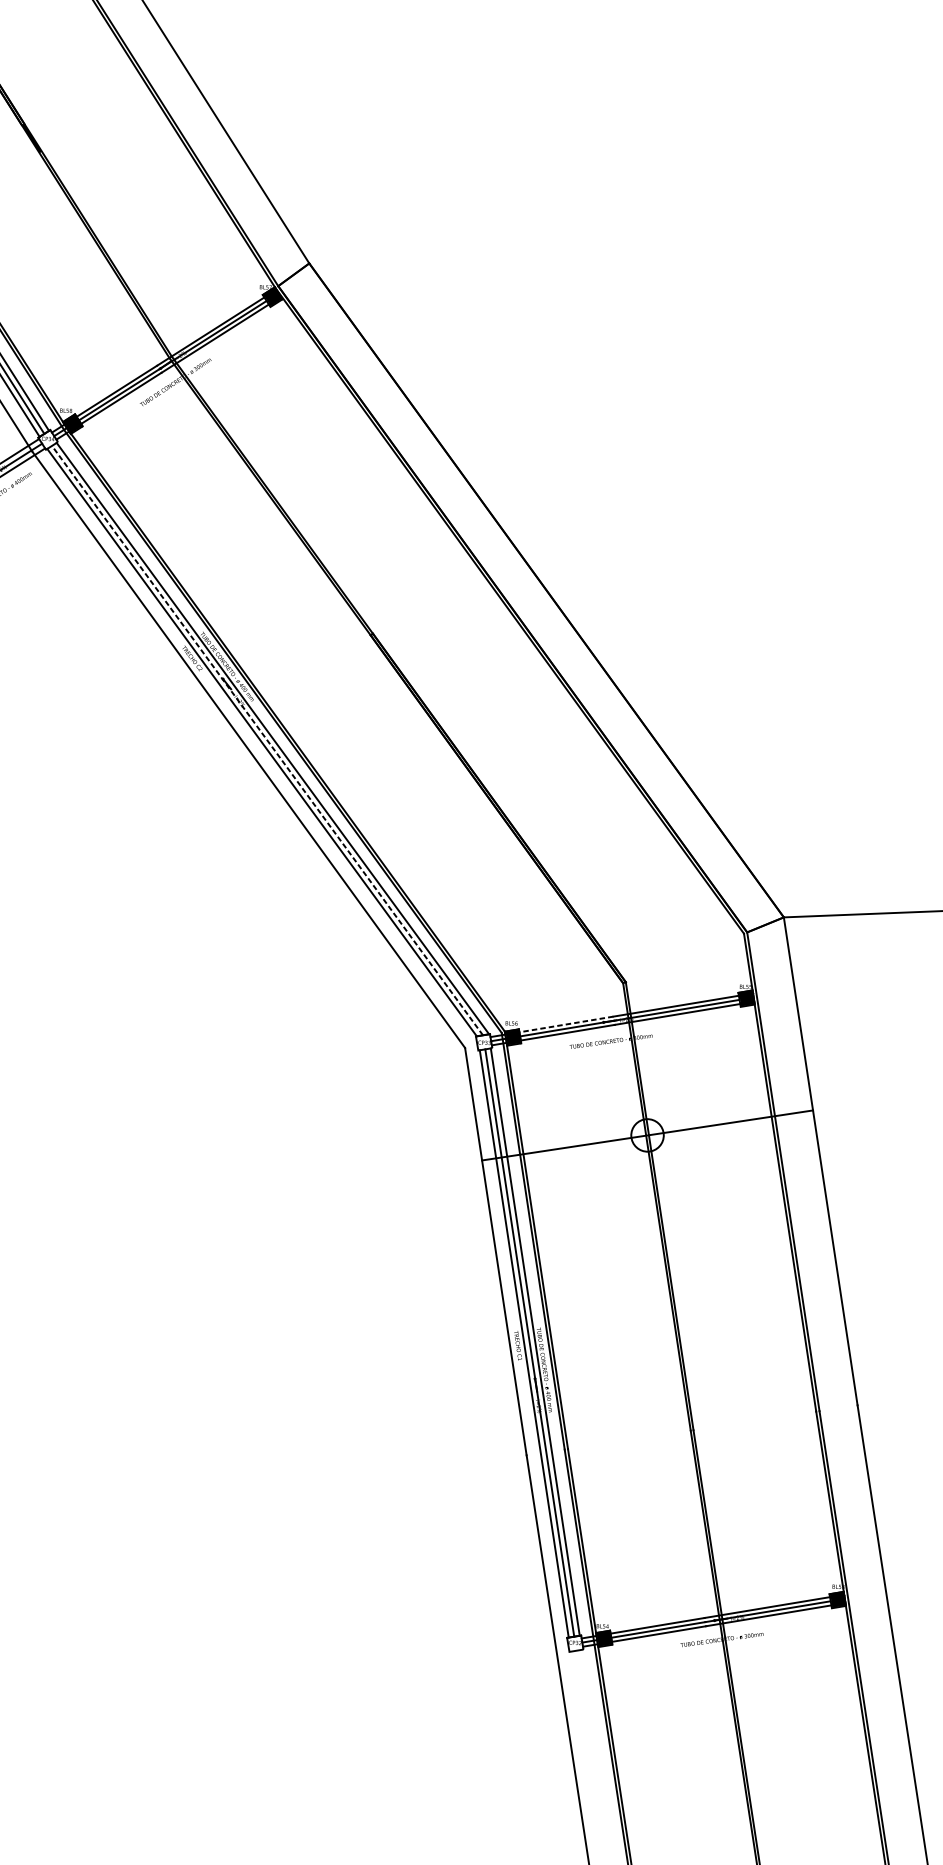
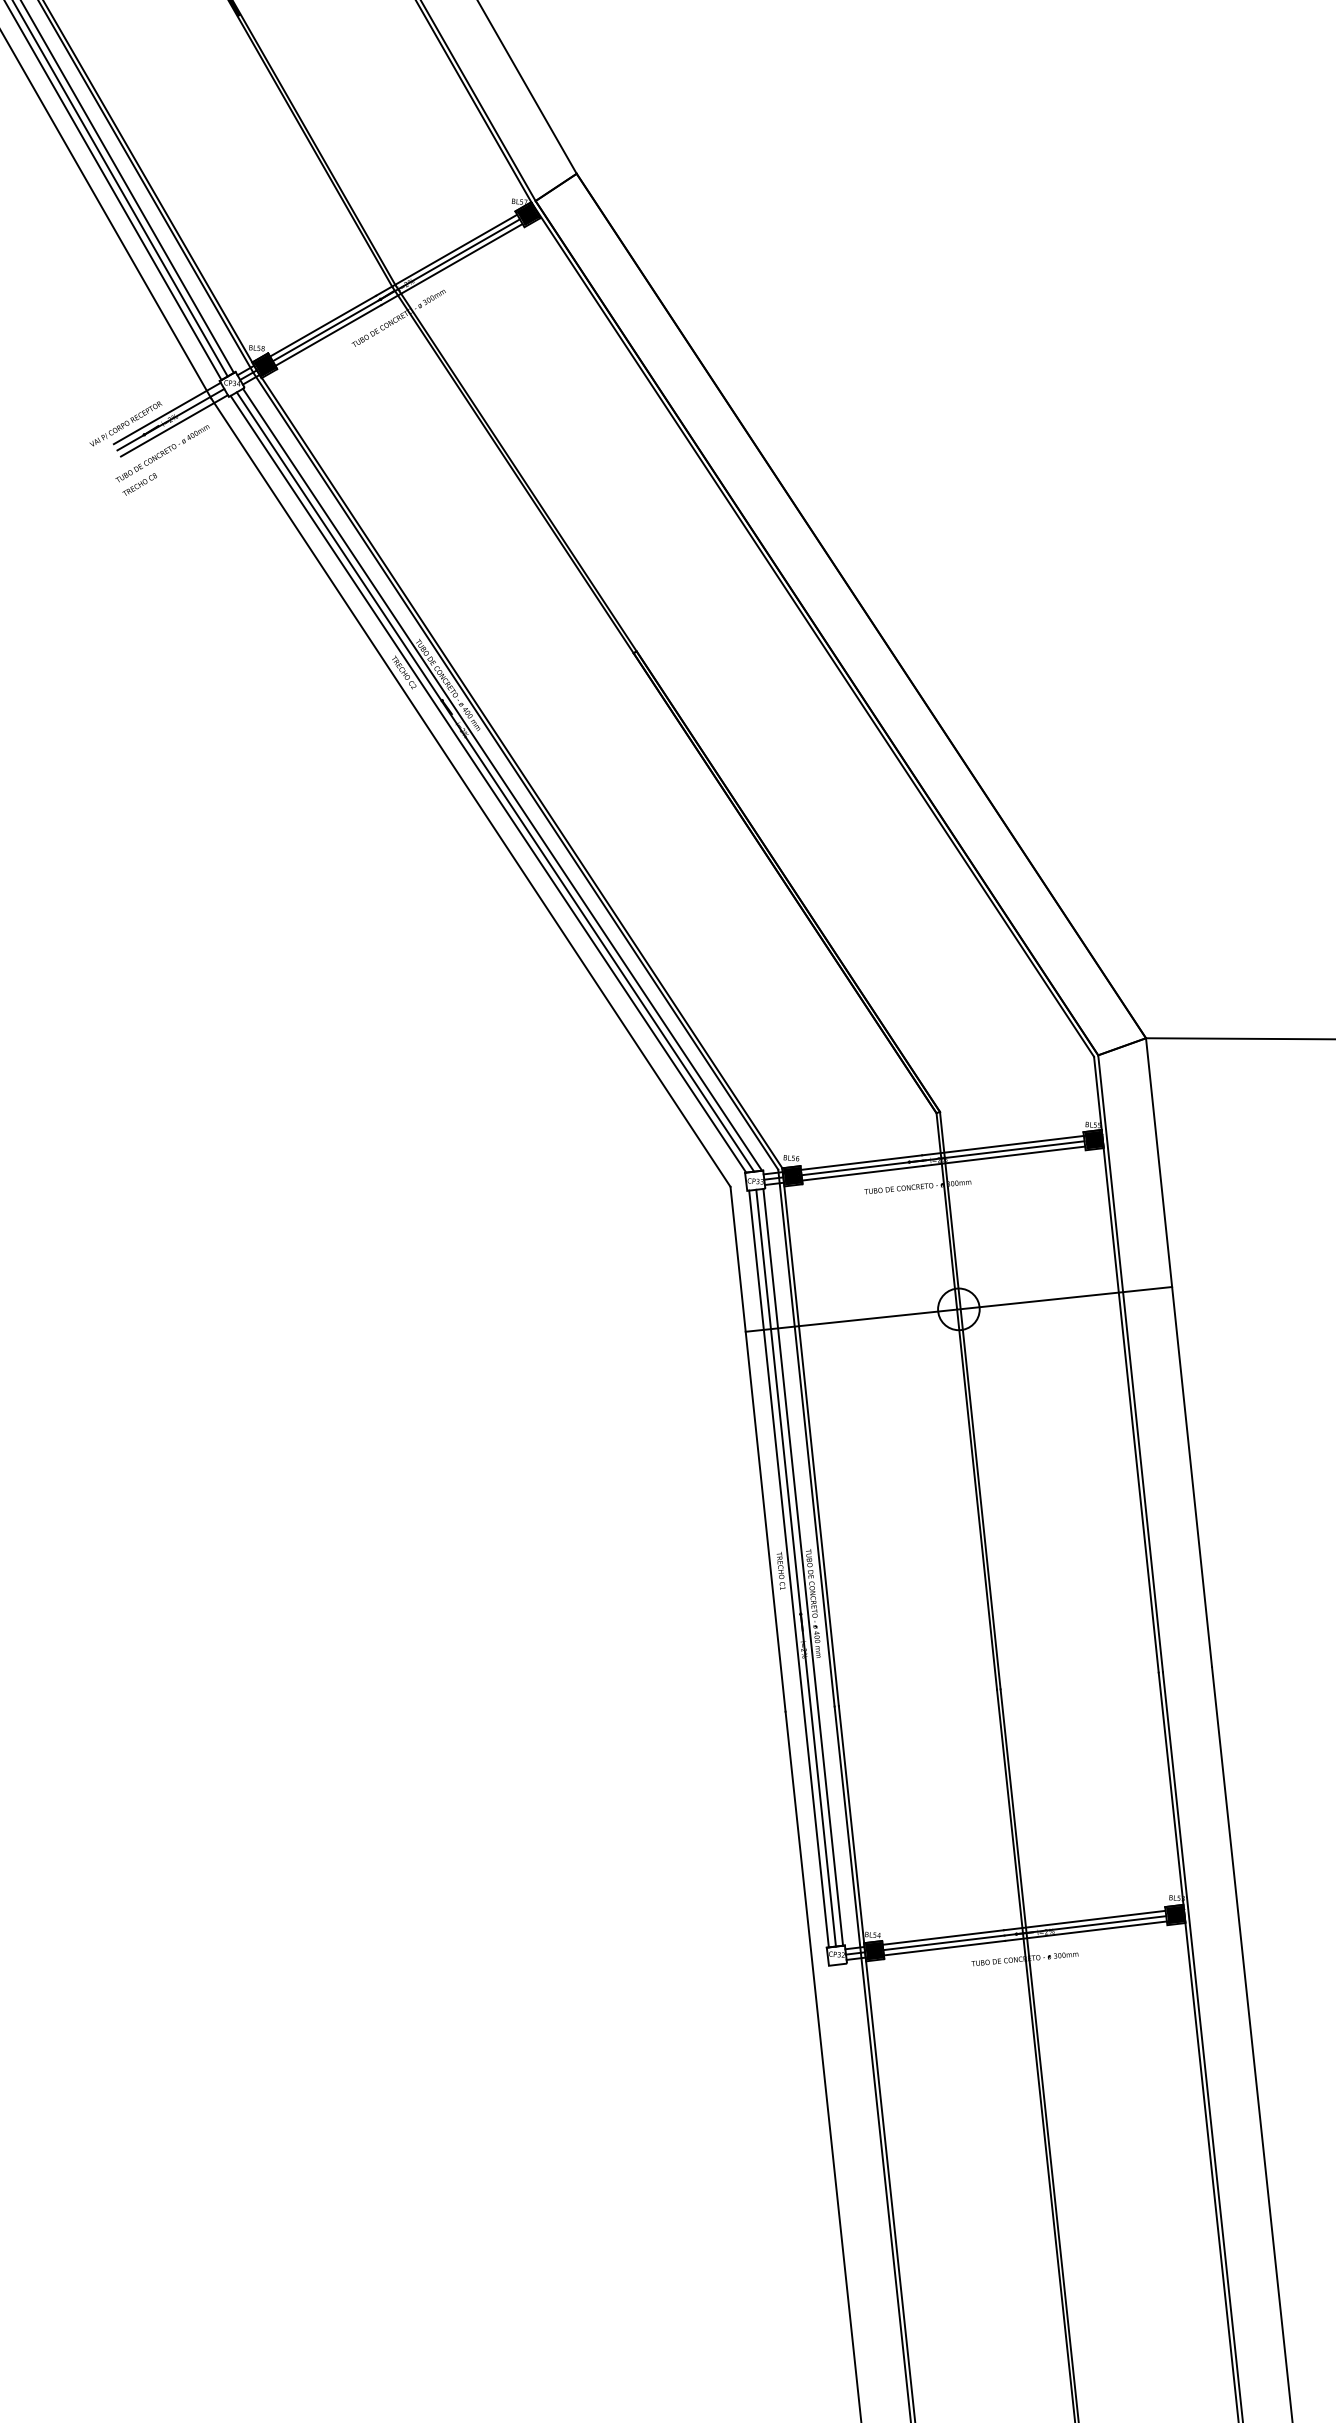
line: (267, 740) -> (495, 782), dashed -> solid
line: (566, 1024) -> (861, 1162), dashed -> solid

